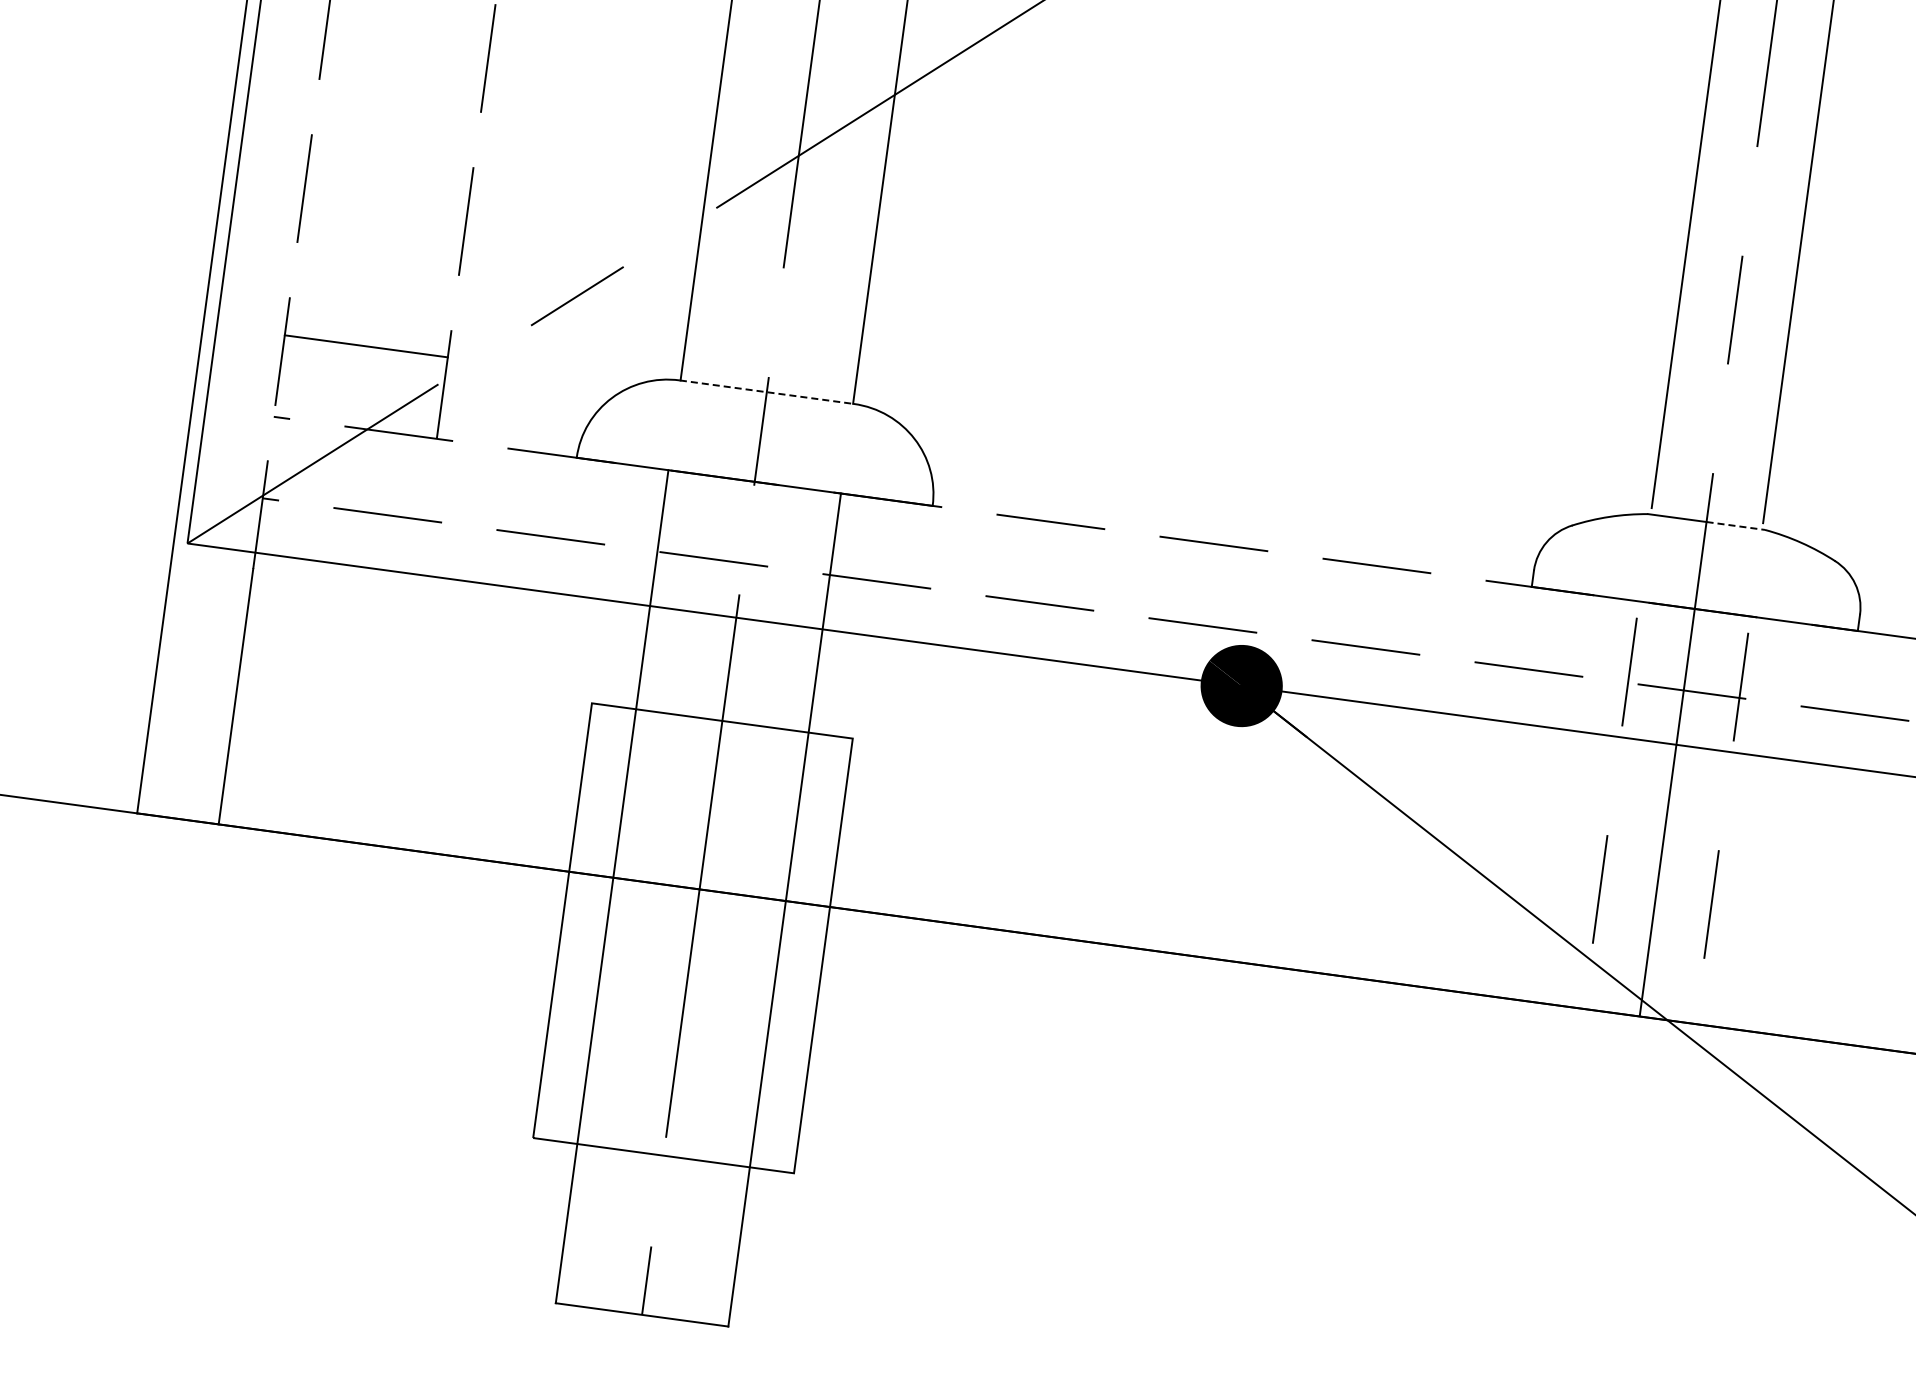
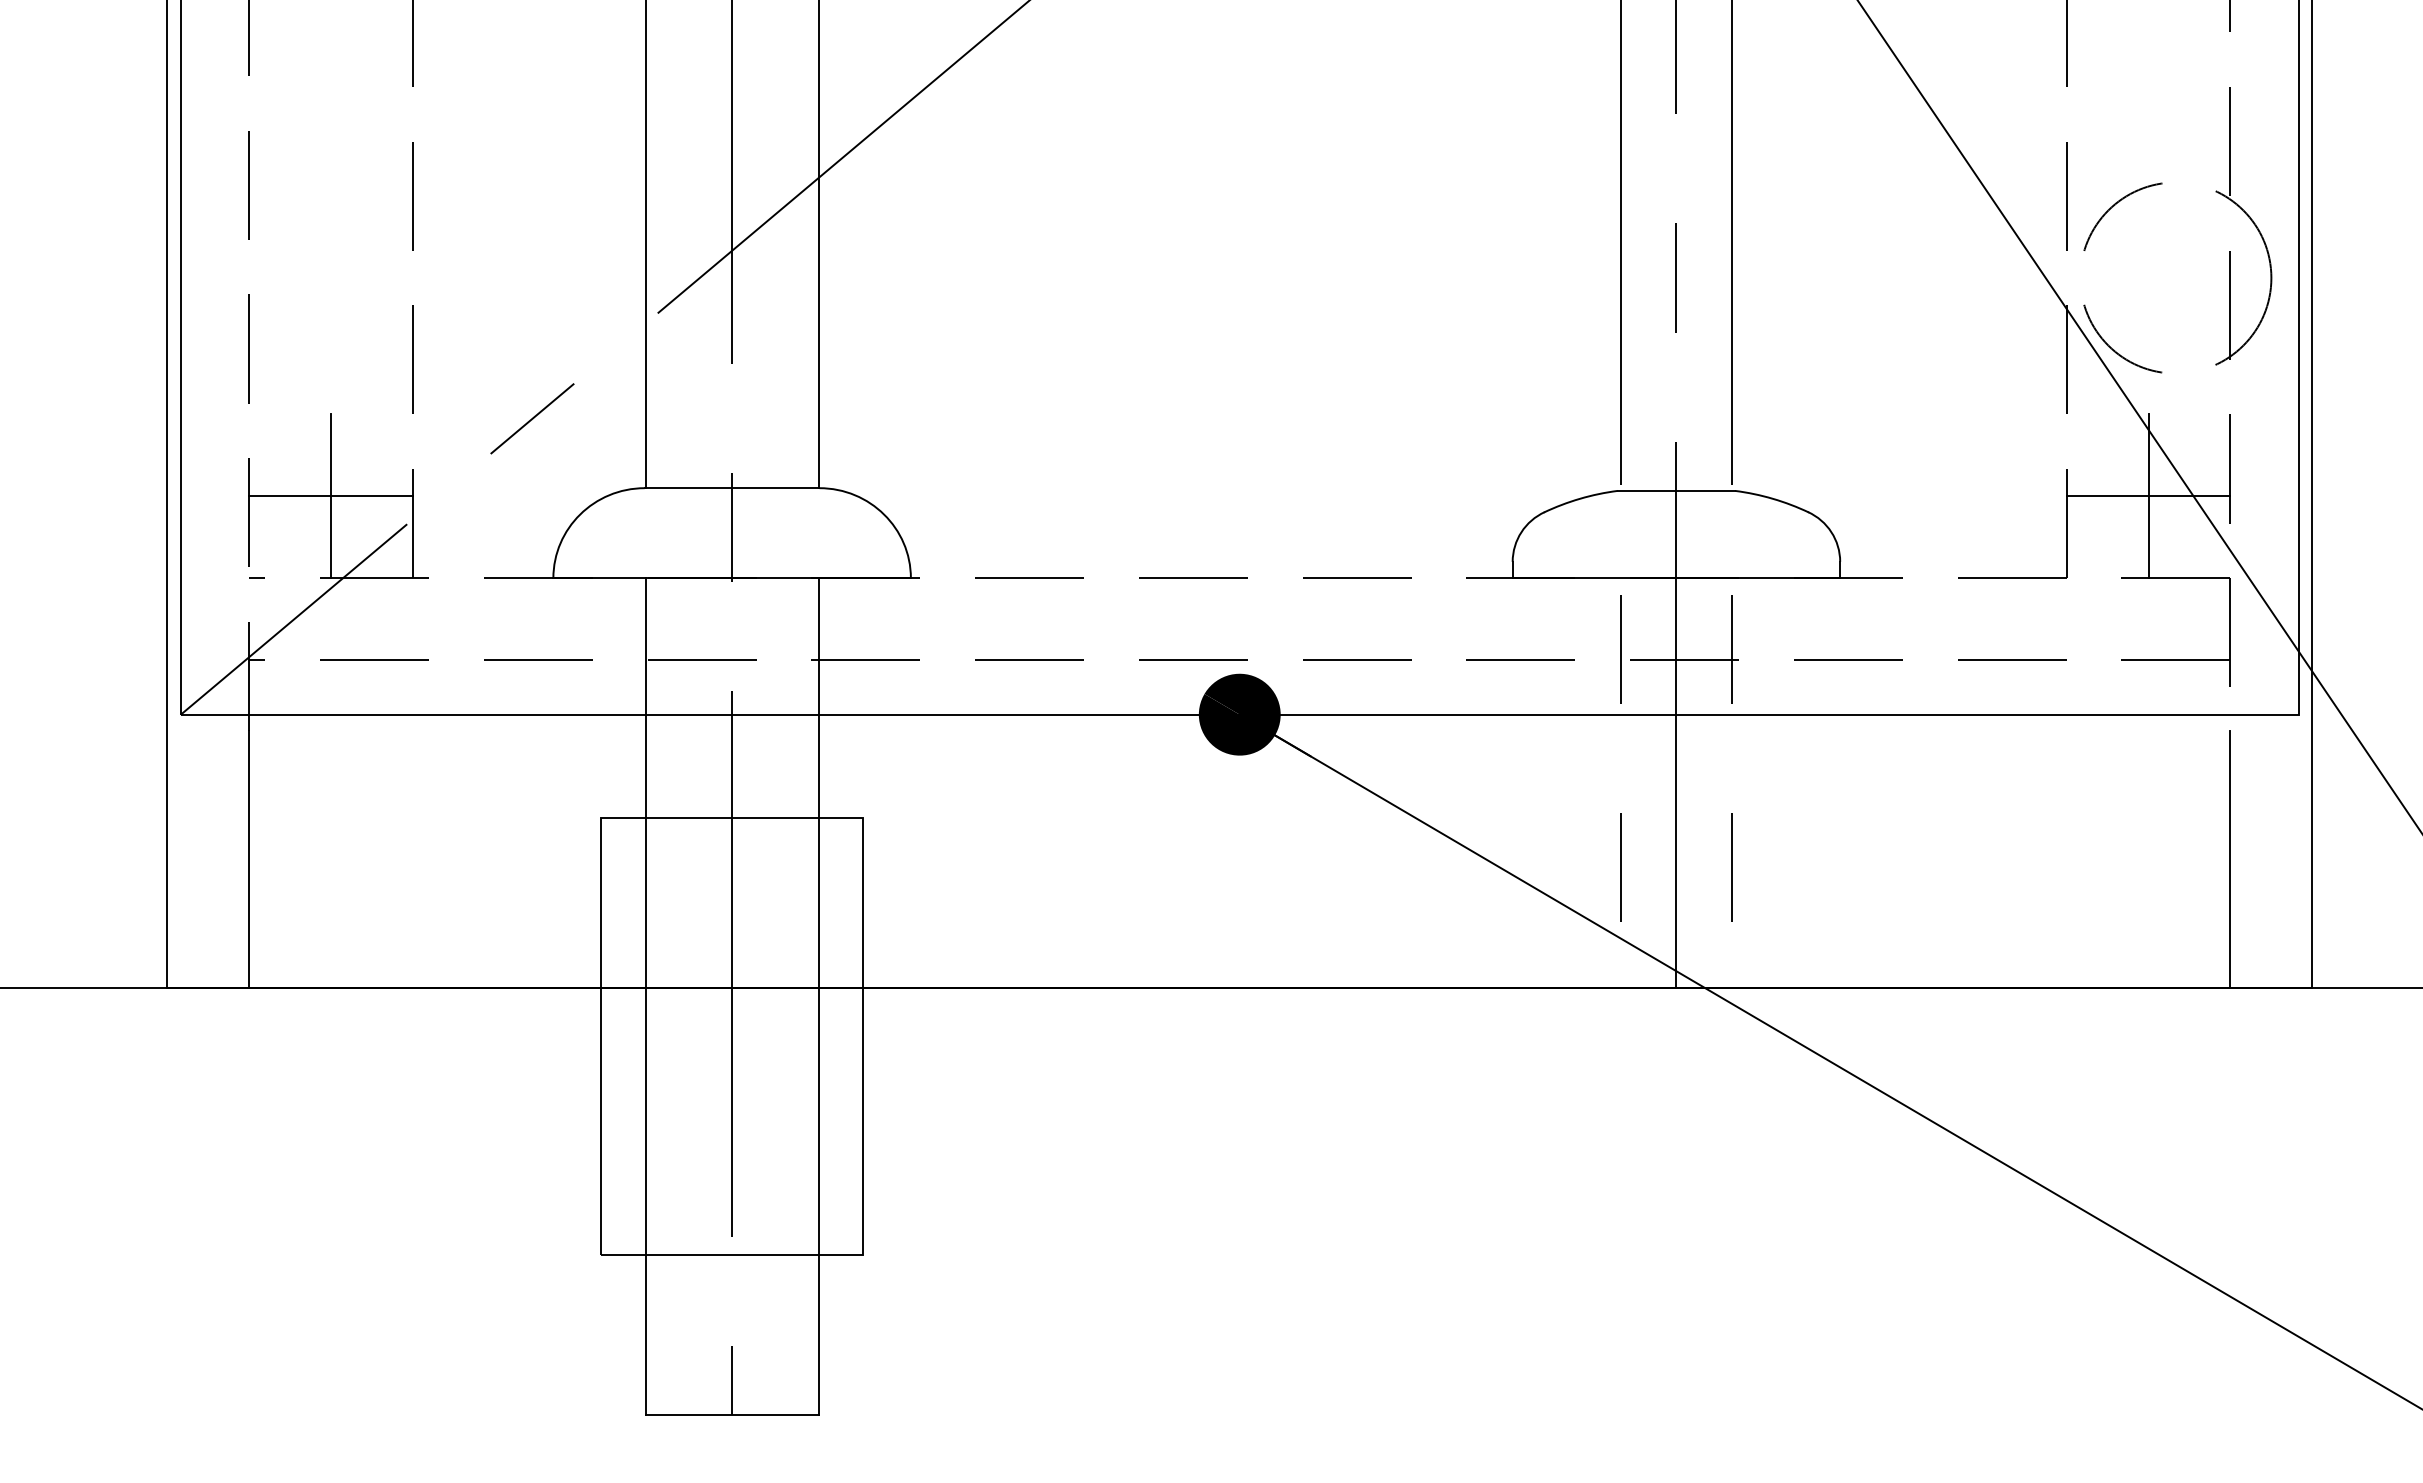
line: (365, 346) -> (330, 496), added
line: (767, 392) -> (732, 488), dashed -> solid
line: (1736, 525) -> (1706, 490), dashed -> solid

